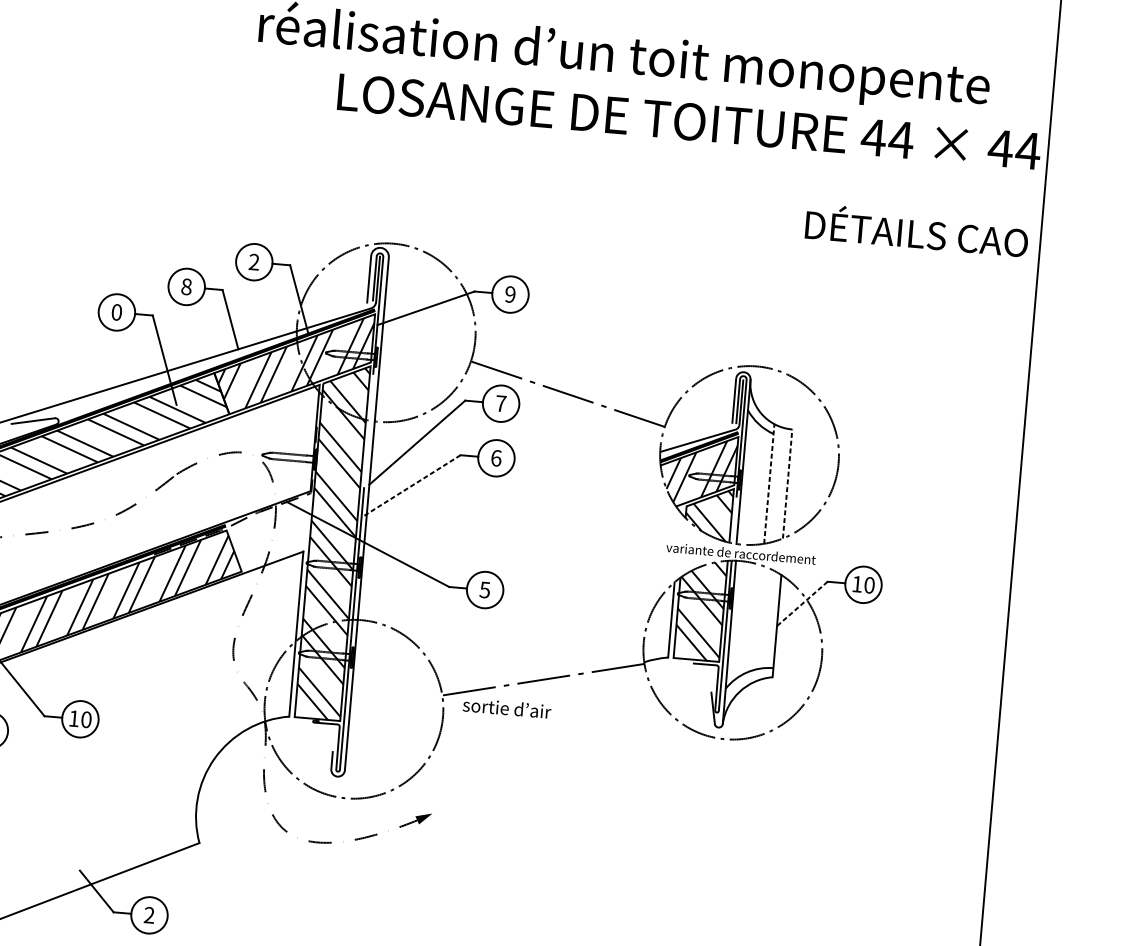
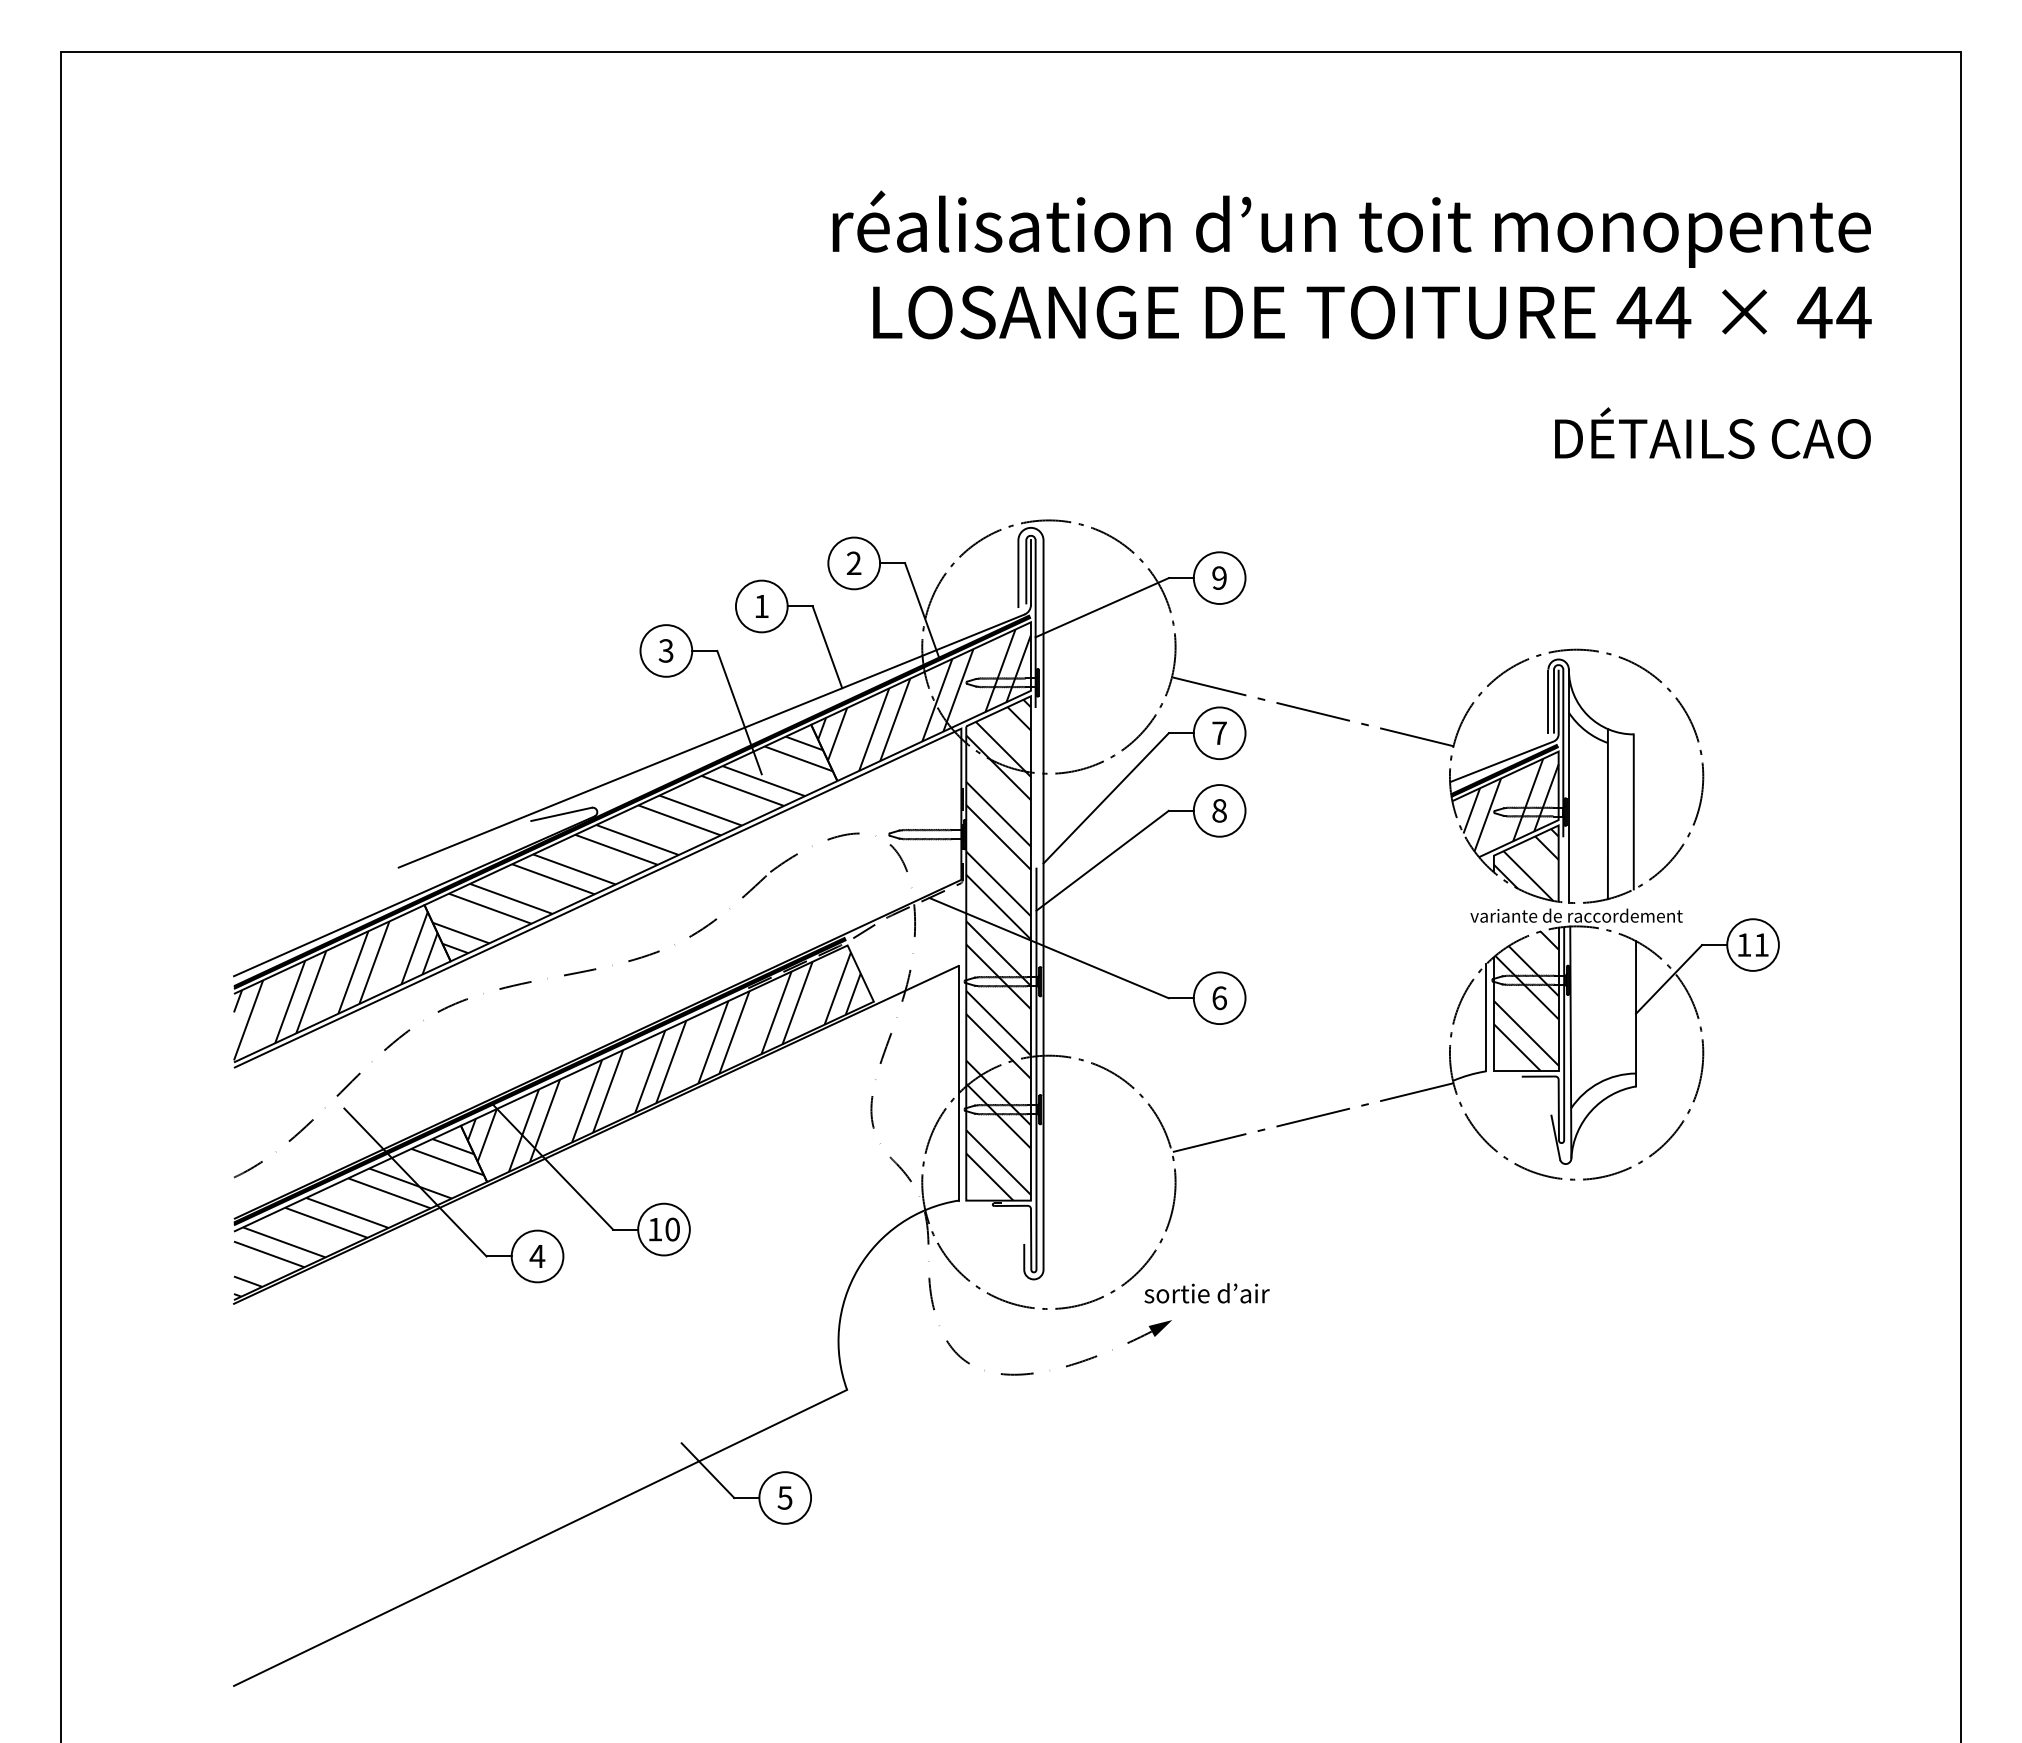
text: (689, 121) -> (1372, 312), moved
text: (916, 229) -> (1712, 432), moved
text: (186, 286) -> (761, 606), 8 -> 1
text: (116, 312) -> (665, 650), 0 -> 3
text: (496, 458) -> (1219, 810), 6 -> 8
line: (769, 483) -> (1607, 813), dashed -> solid
line: (787, 483) -> (1633, 811), dashed -> solid
line: (411, 486) -> (1102, 860), dashed -> solid
text: (869, 584) -> (1761, 944), 10 -> 11
text: (485, 590) -> (1219, 998), 5 -> 6
line: (802, 604) -> (1669, 979), dashed -> solid
text: (506, 708) -> (1206, 1293), moved
text: (148, 914) -> (784, 1497), 2 -> 5

